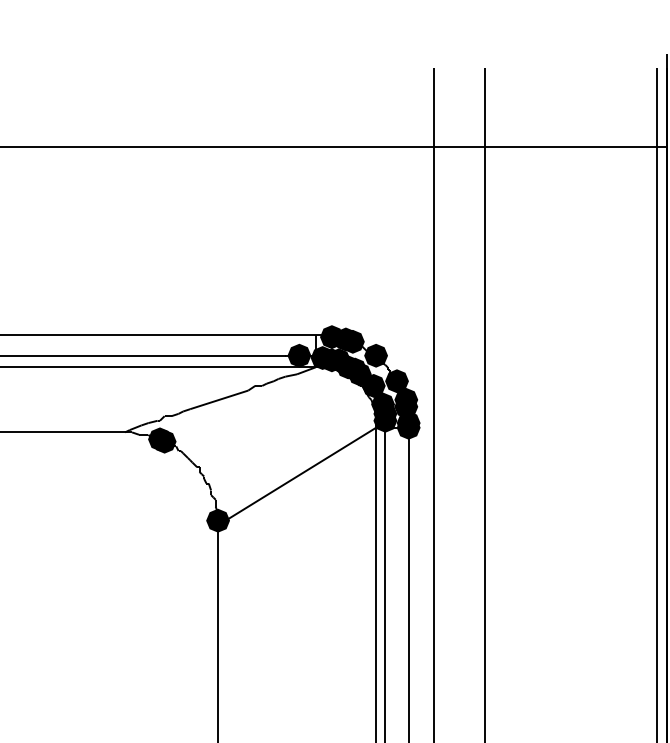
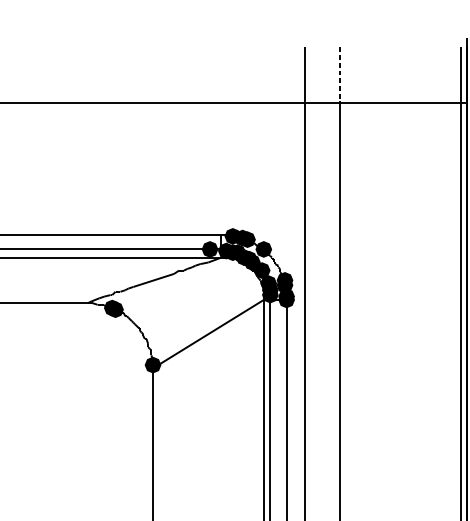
line: (485, 107) -> (340, 75), solid -> dashed
fill: (396, 381) -> (278, 267), removed

